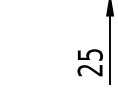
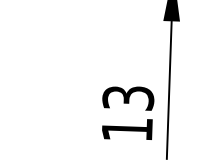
text: (89, 62) -> (126, 113), 25 -> 13

